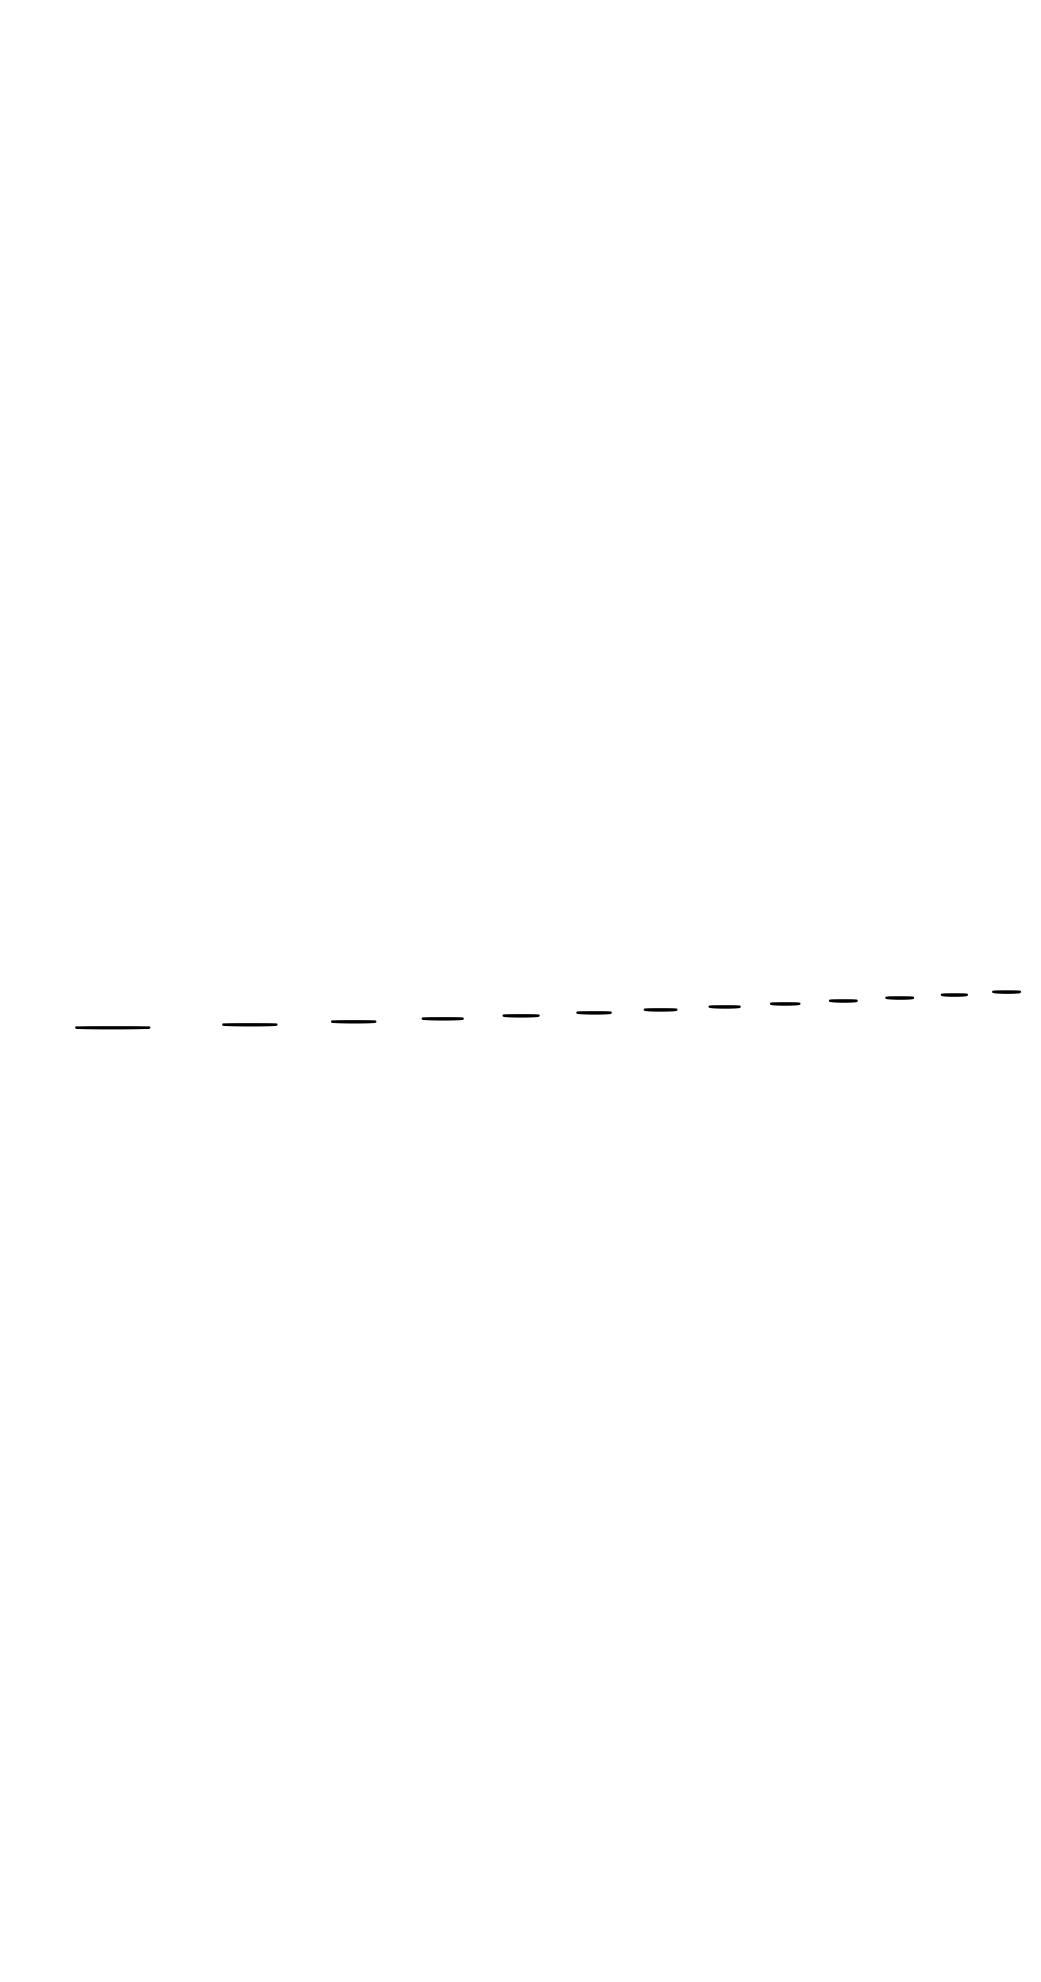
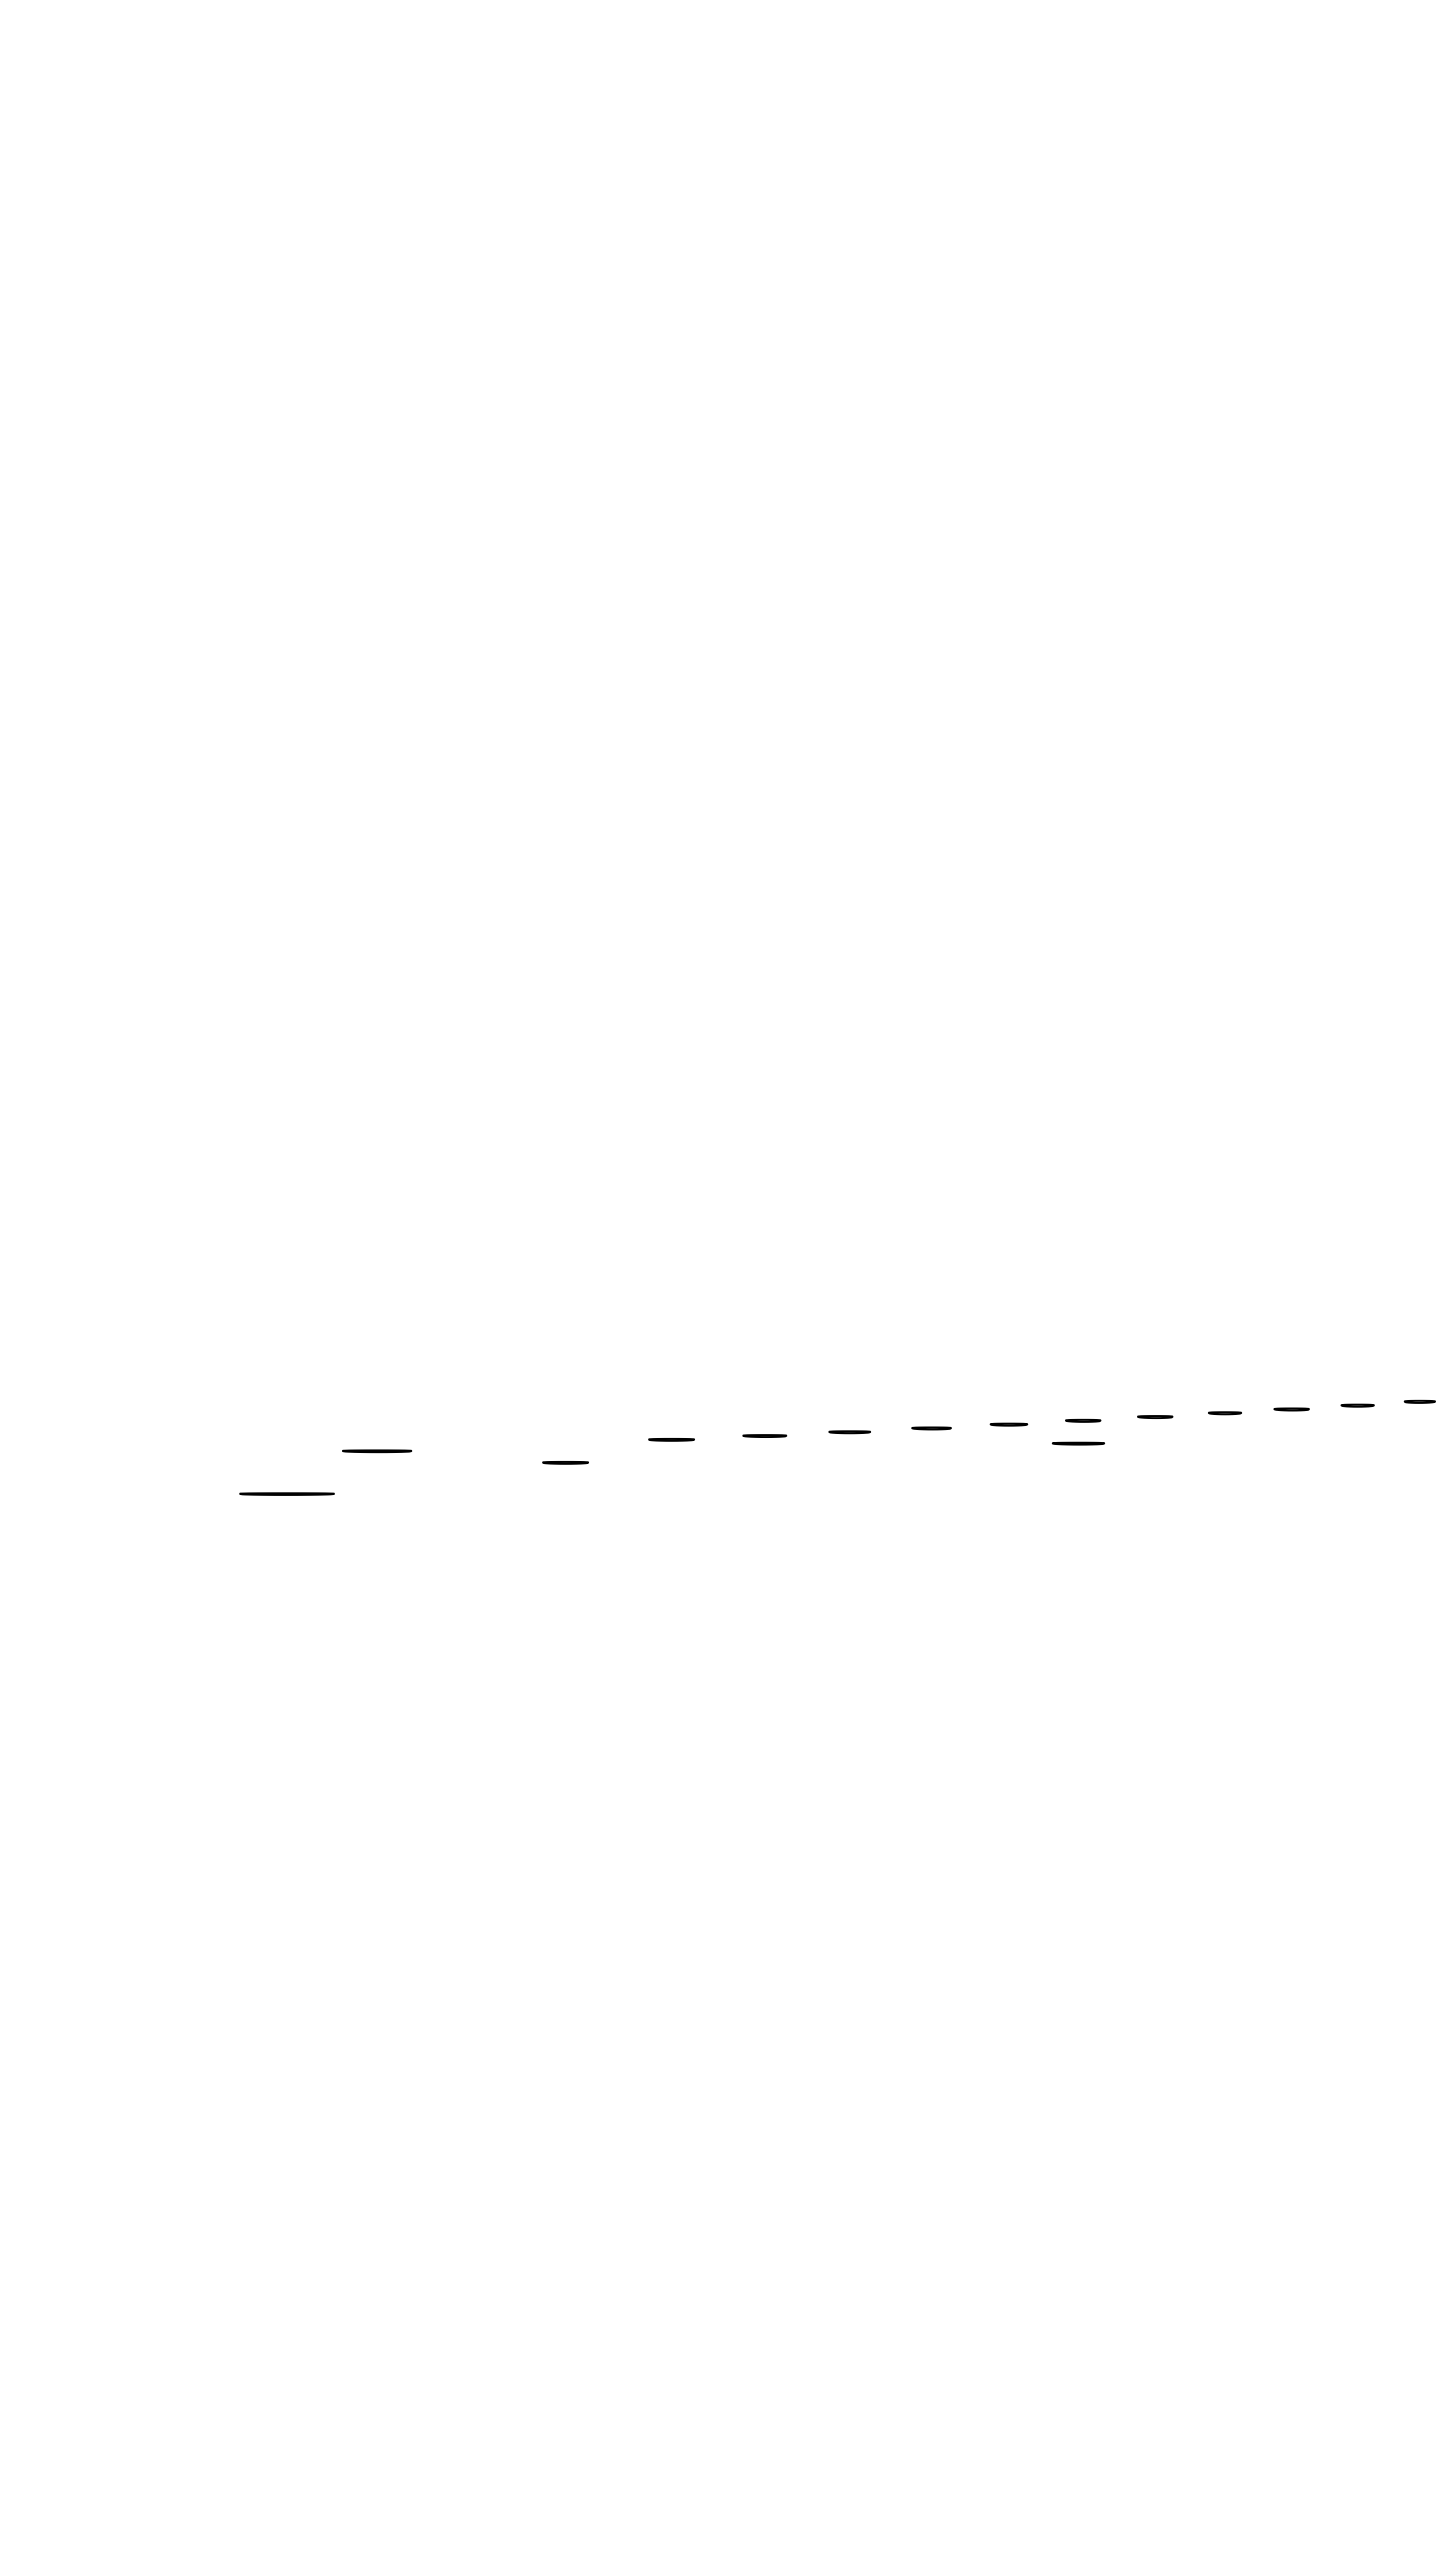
line: (441, 1018) -> (1077, 1443), moved
line: (353, 1021) -> (457, 1447), removed
line: (249, 1024) -> (376, 1451), moved
line: (112, 1027) -> (286, 1493), moved
line: (438, 1033) -> (565, 1462), added

